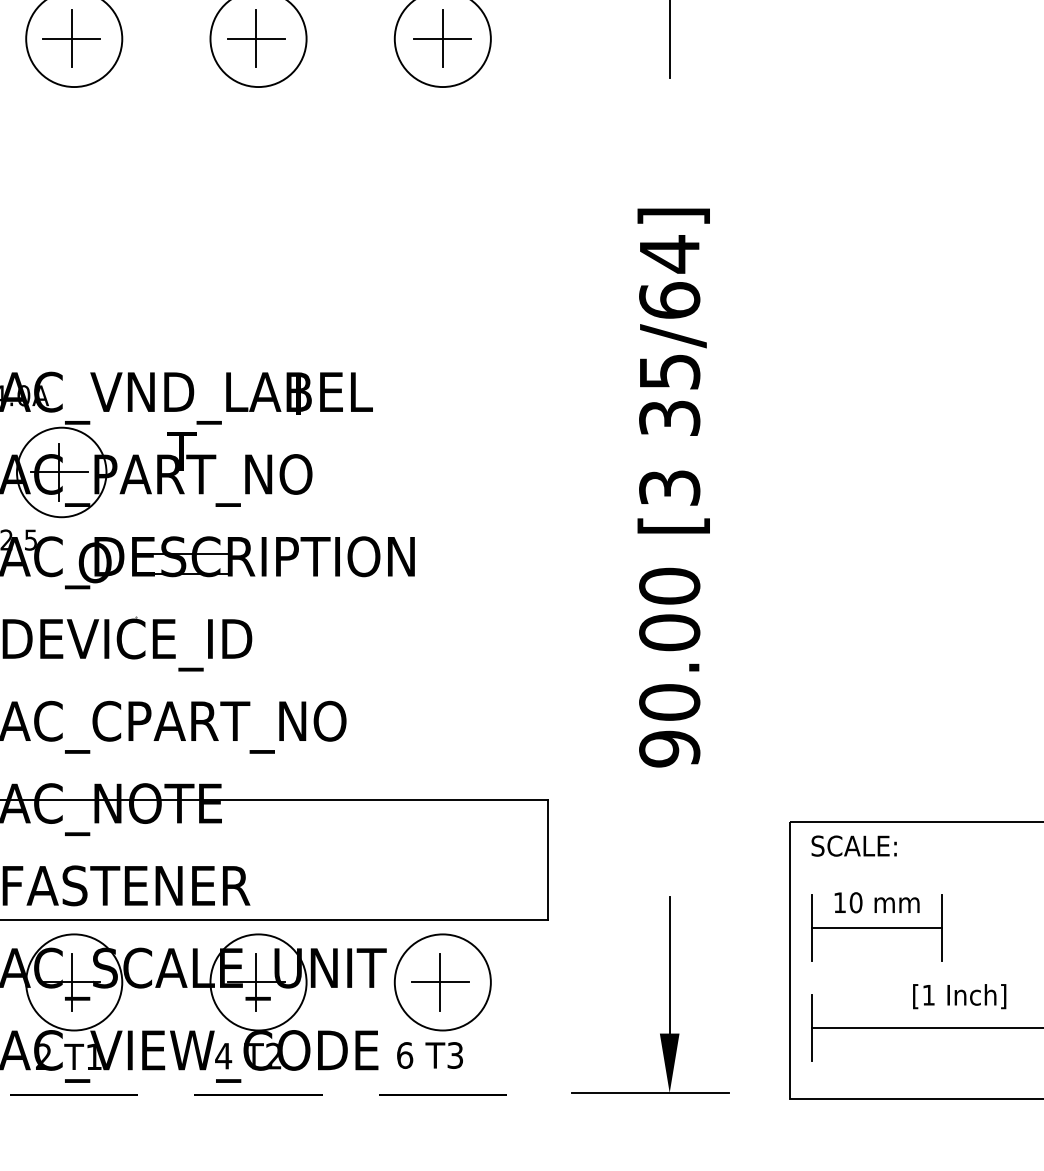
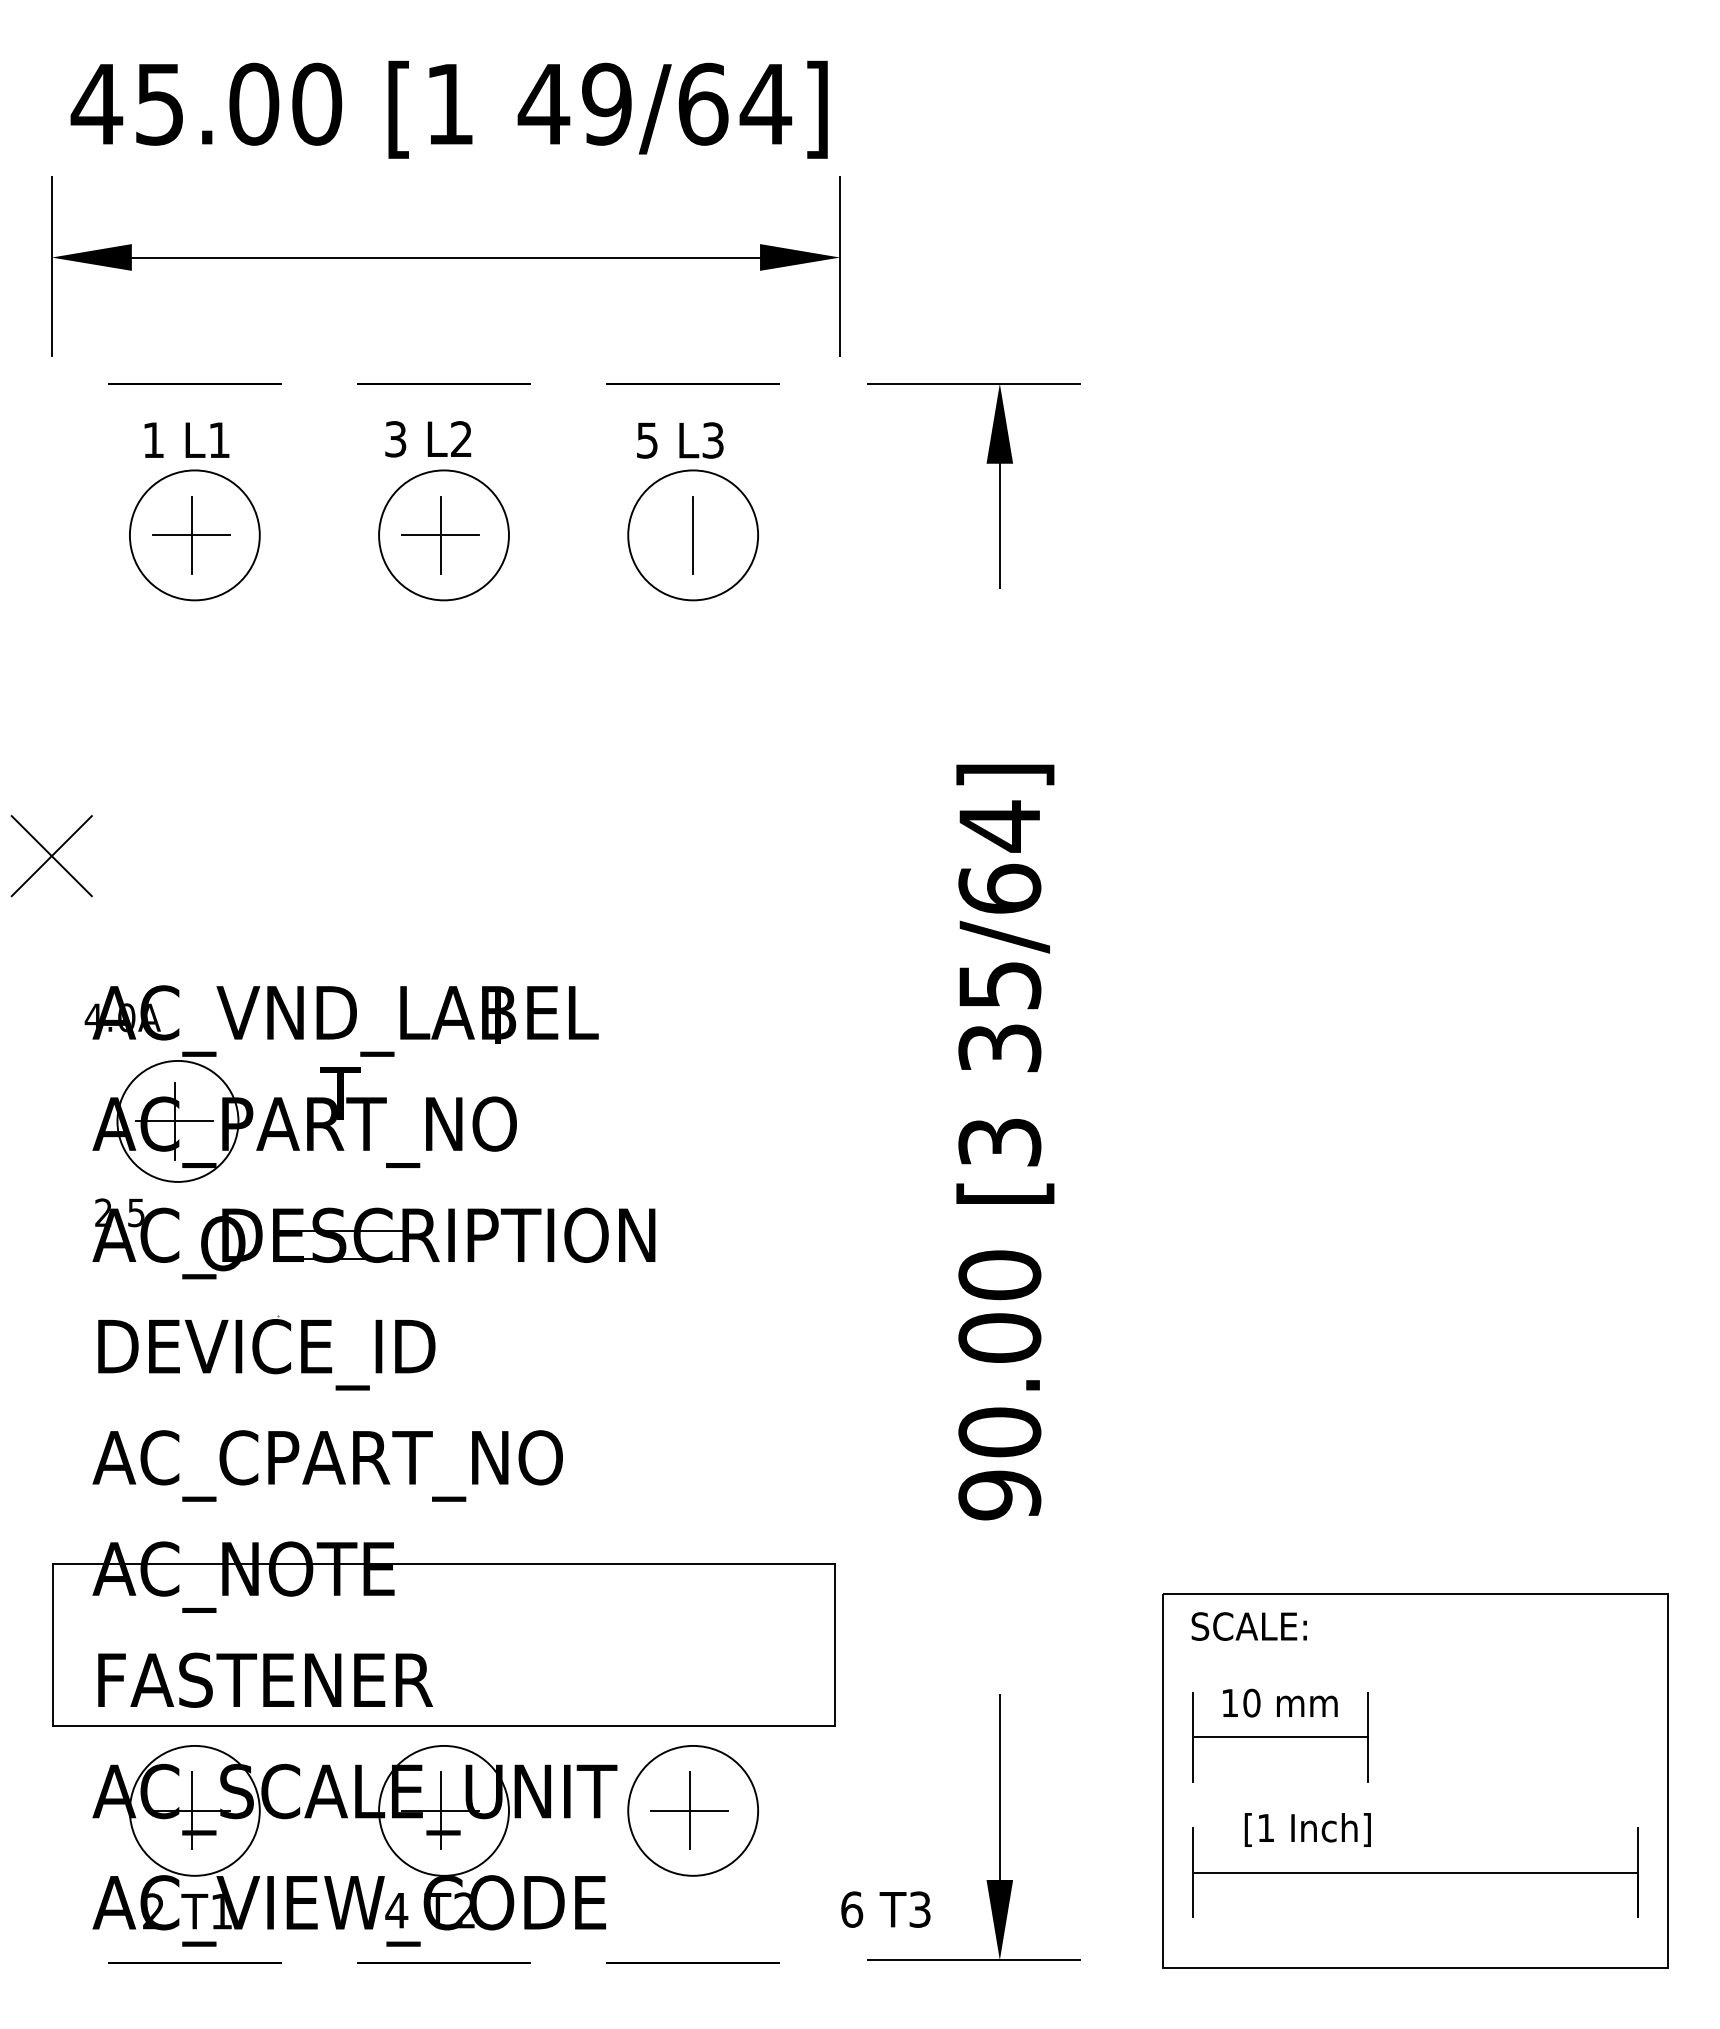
line: (442, 39) -> (692, 535), removed
text: (959, 996) -> (1307, 1829), moved
text: (429, 1055) -> (885, 1909), moved

